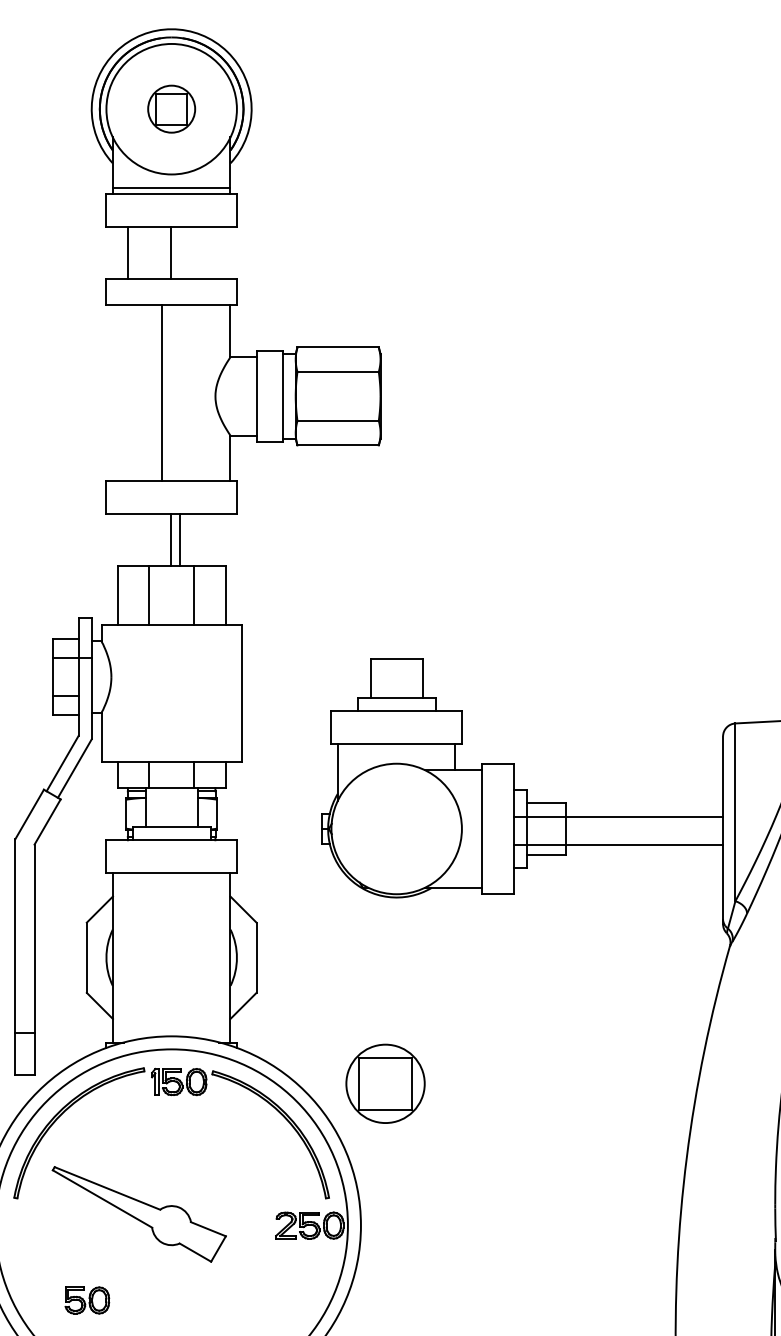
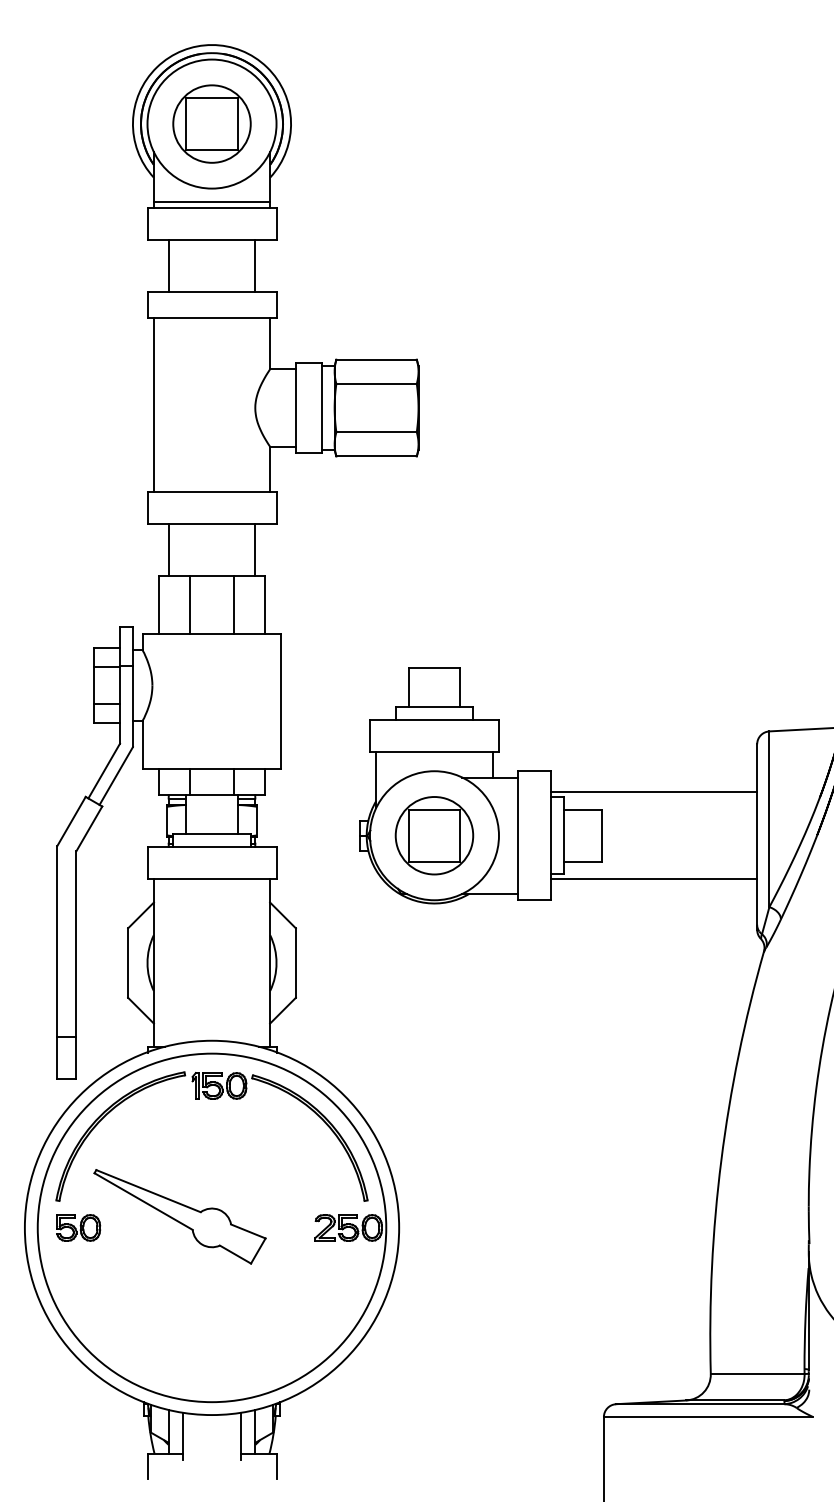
part: (171, 108) -> (211, 123), size x1.67
line: (171, 252) -> (255, 265), moved
line: (161, 392) -> (153, 404), moved
line: (171, 539) -> (168, 549), moved
line: (180, 539) -> (255, 549), moved
line: (618, 817) -> (653, 792), moved
line: (618, 844) -> (653, 879), moved
part: (385, 1083) -> (434, 835), moved
part: (87, 1300) -> (78, 1227), moved

